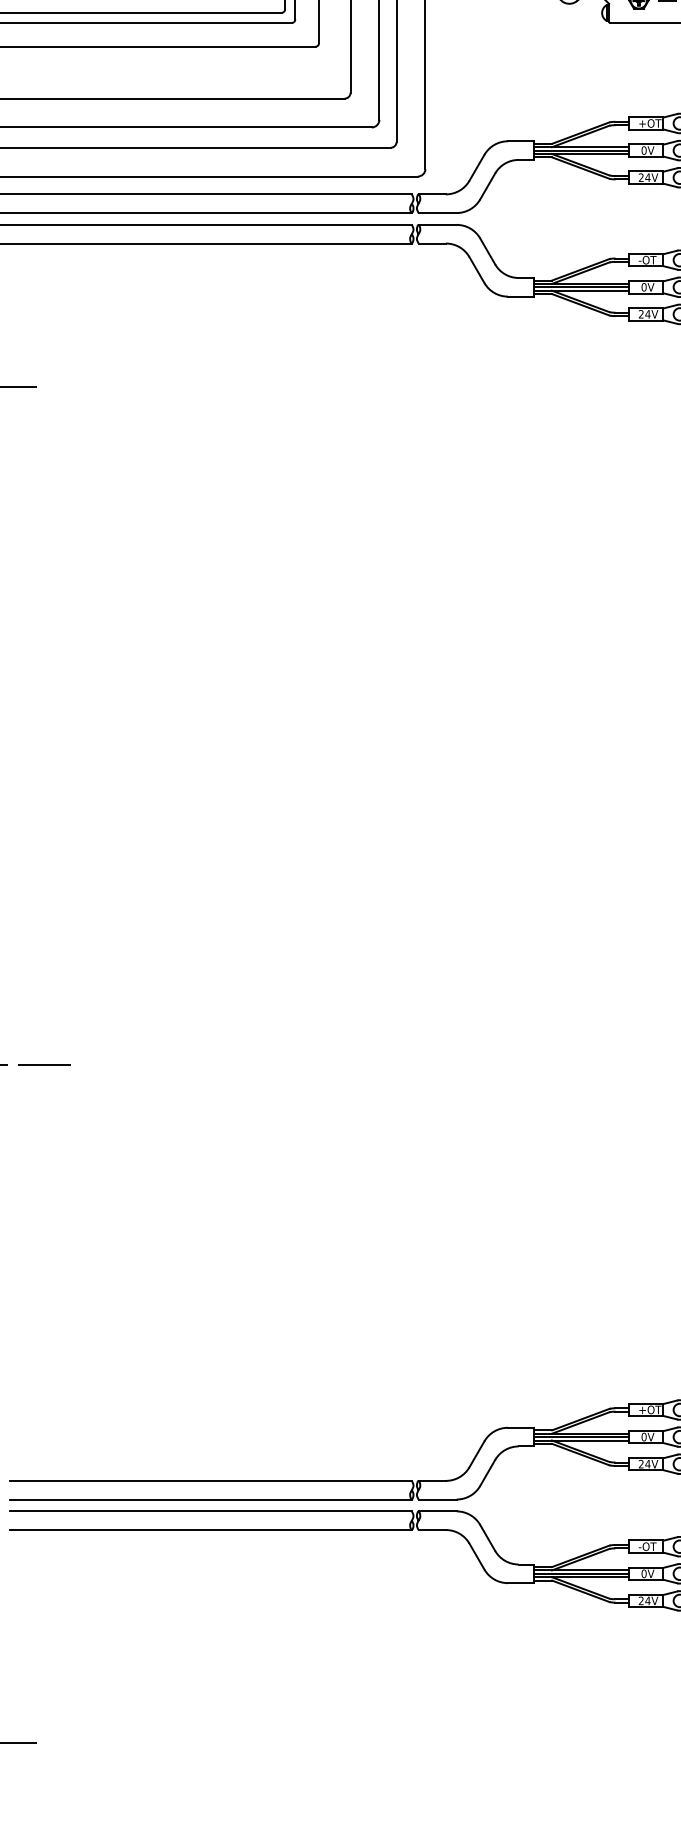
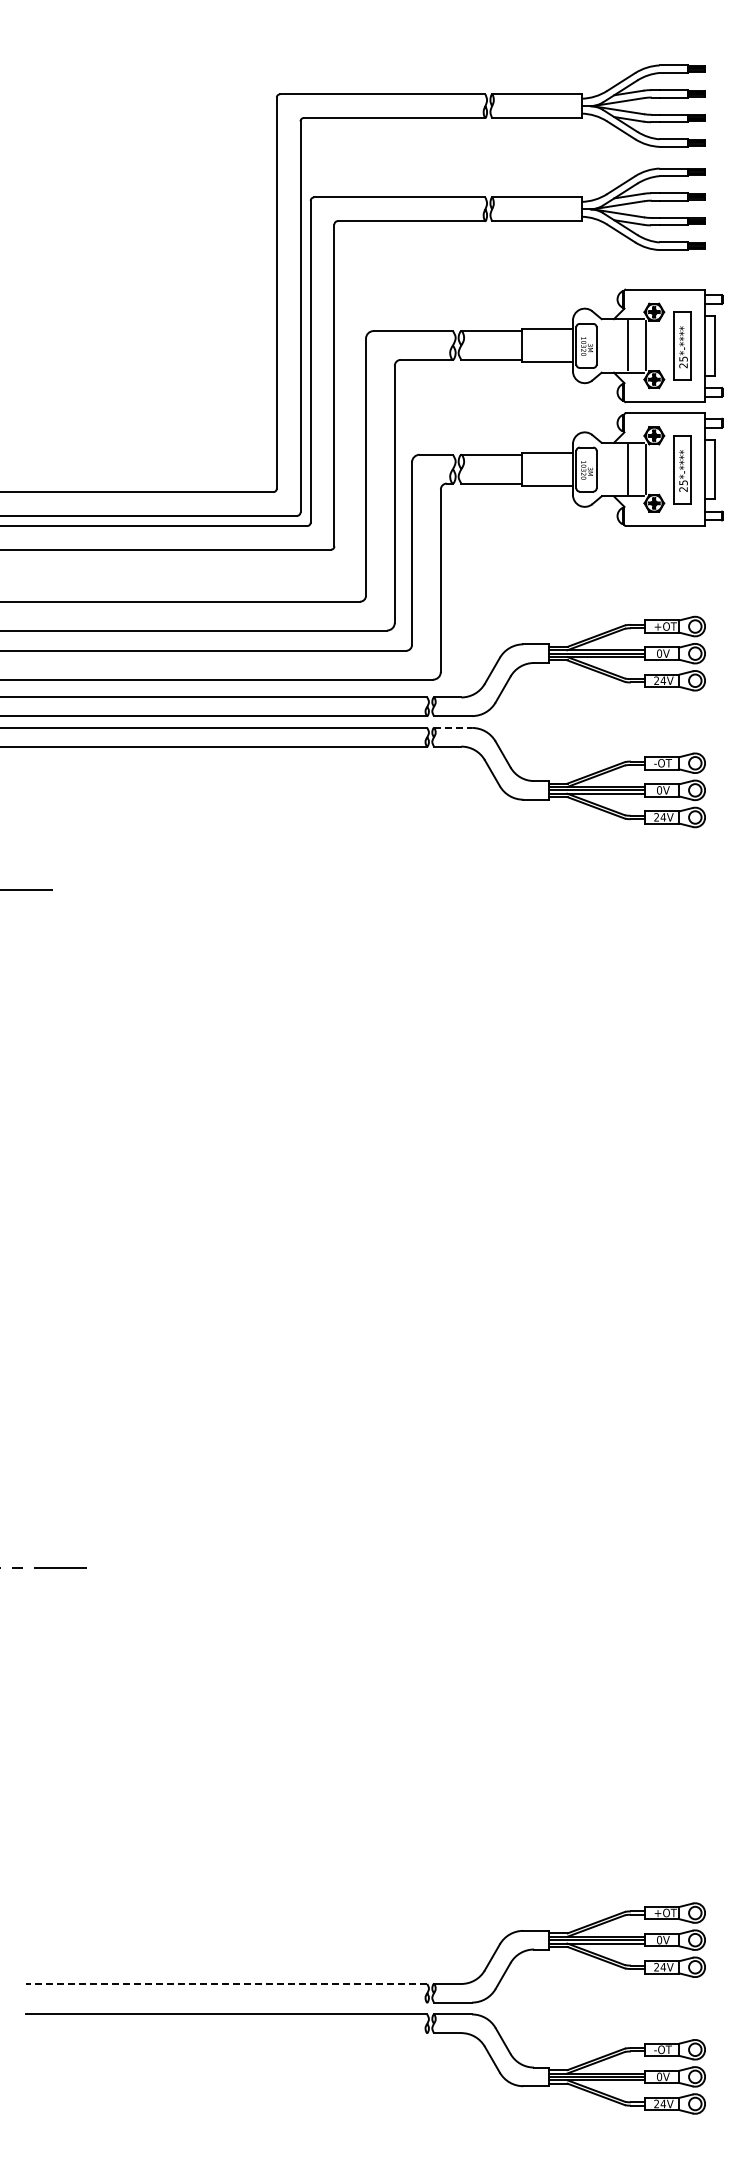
line: (438, 224) -> (453, 727), solid -> dashed
line: (211, 1480) -> (226, 1983), solid -> dashed
line: (211, 1499) -> (226, 2002), removed
line: (211, 1530) -> (226, 2033), removed

